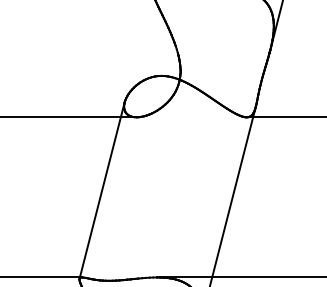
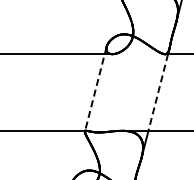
line: (101, 191) -> (95, 89), solid -> dashed
line: (233, 197) -> (158, 92), solid -> dashed

